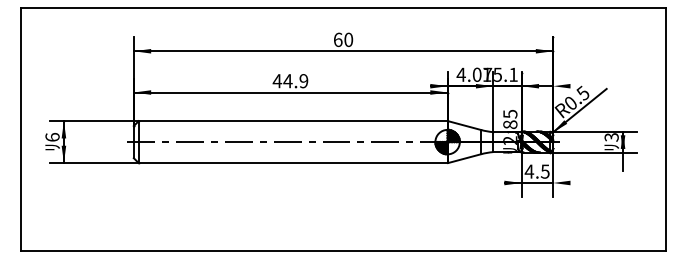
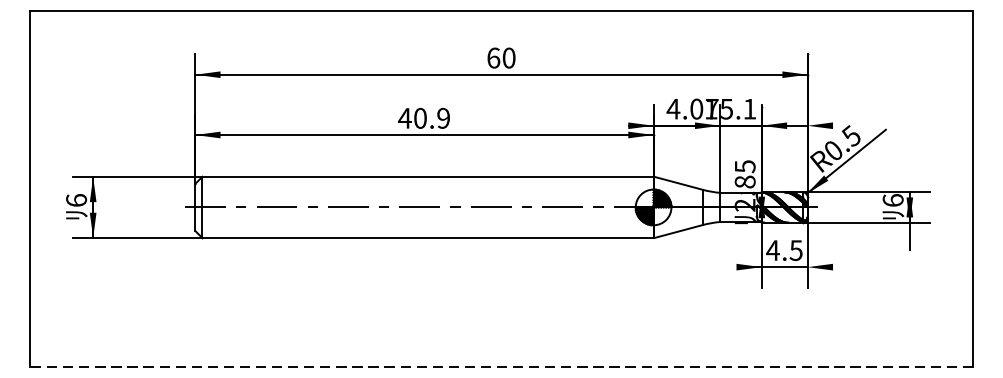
text: (287, 81) -> (419, 118), 44.9 -> 40.9
text: (611, 137) -> (892, 200), 3 -> 6
line: (343, 251) -> (501, 367), solid -> dashed

